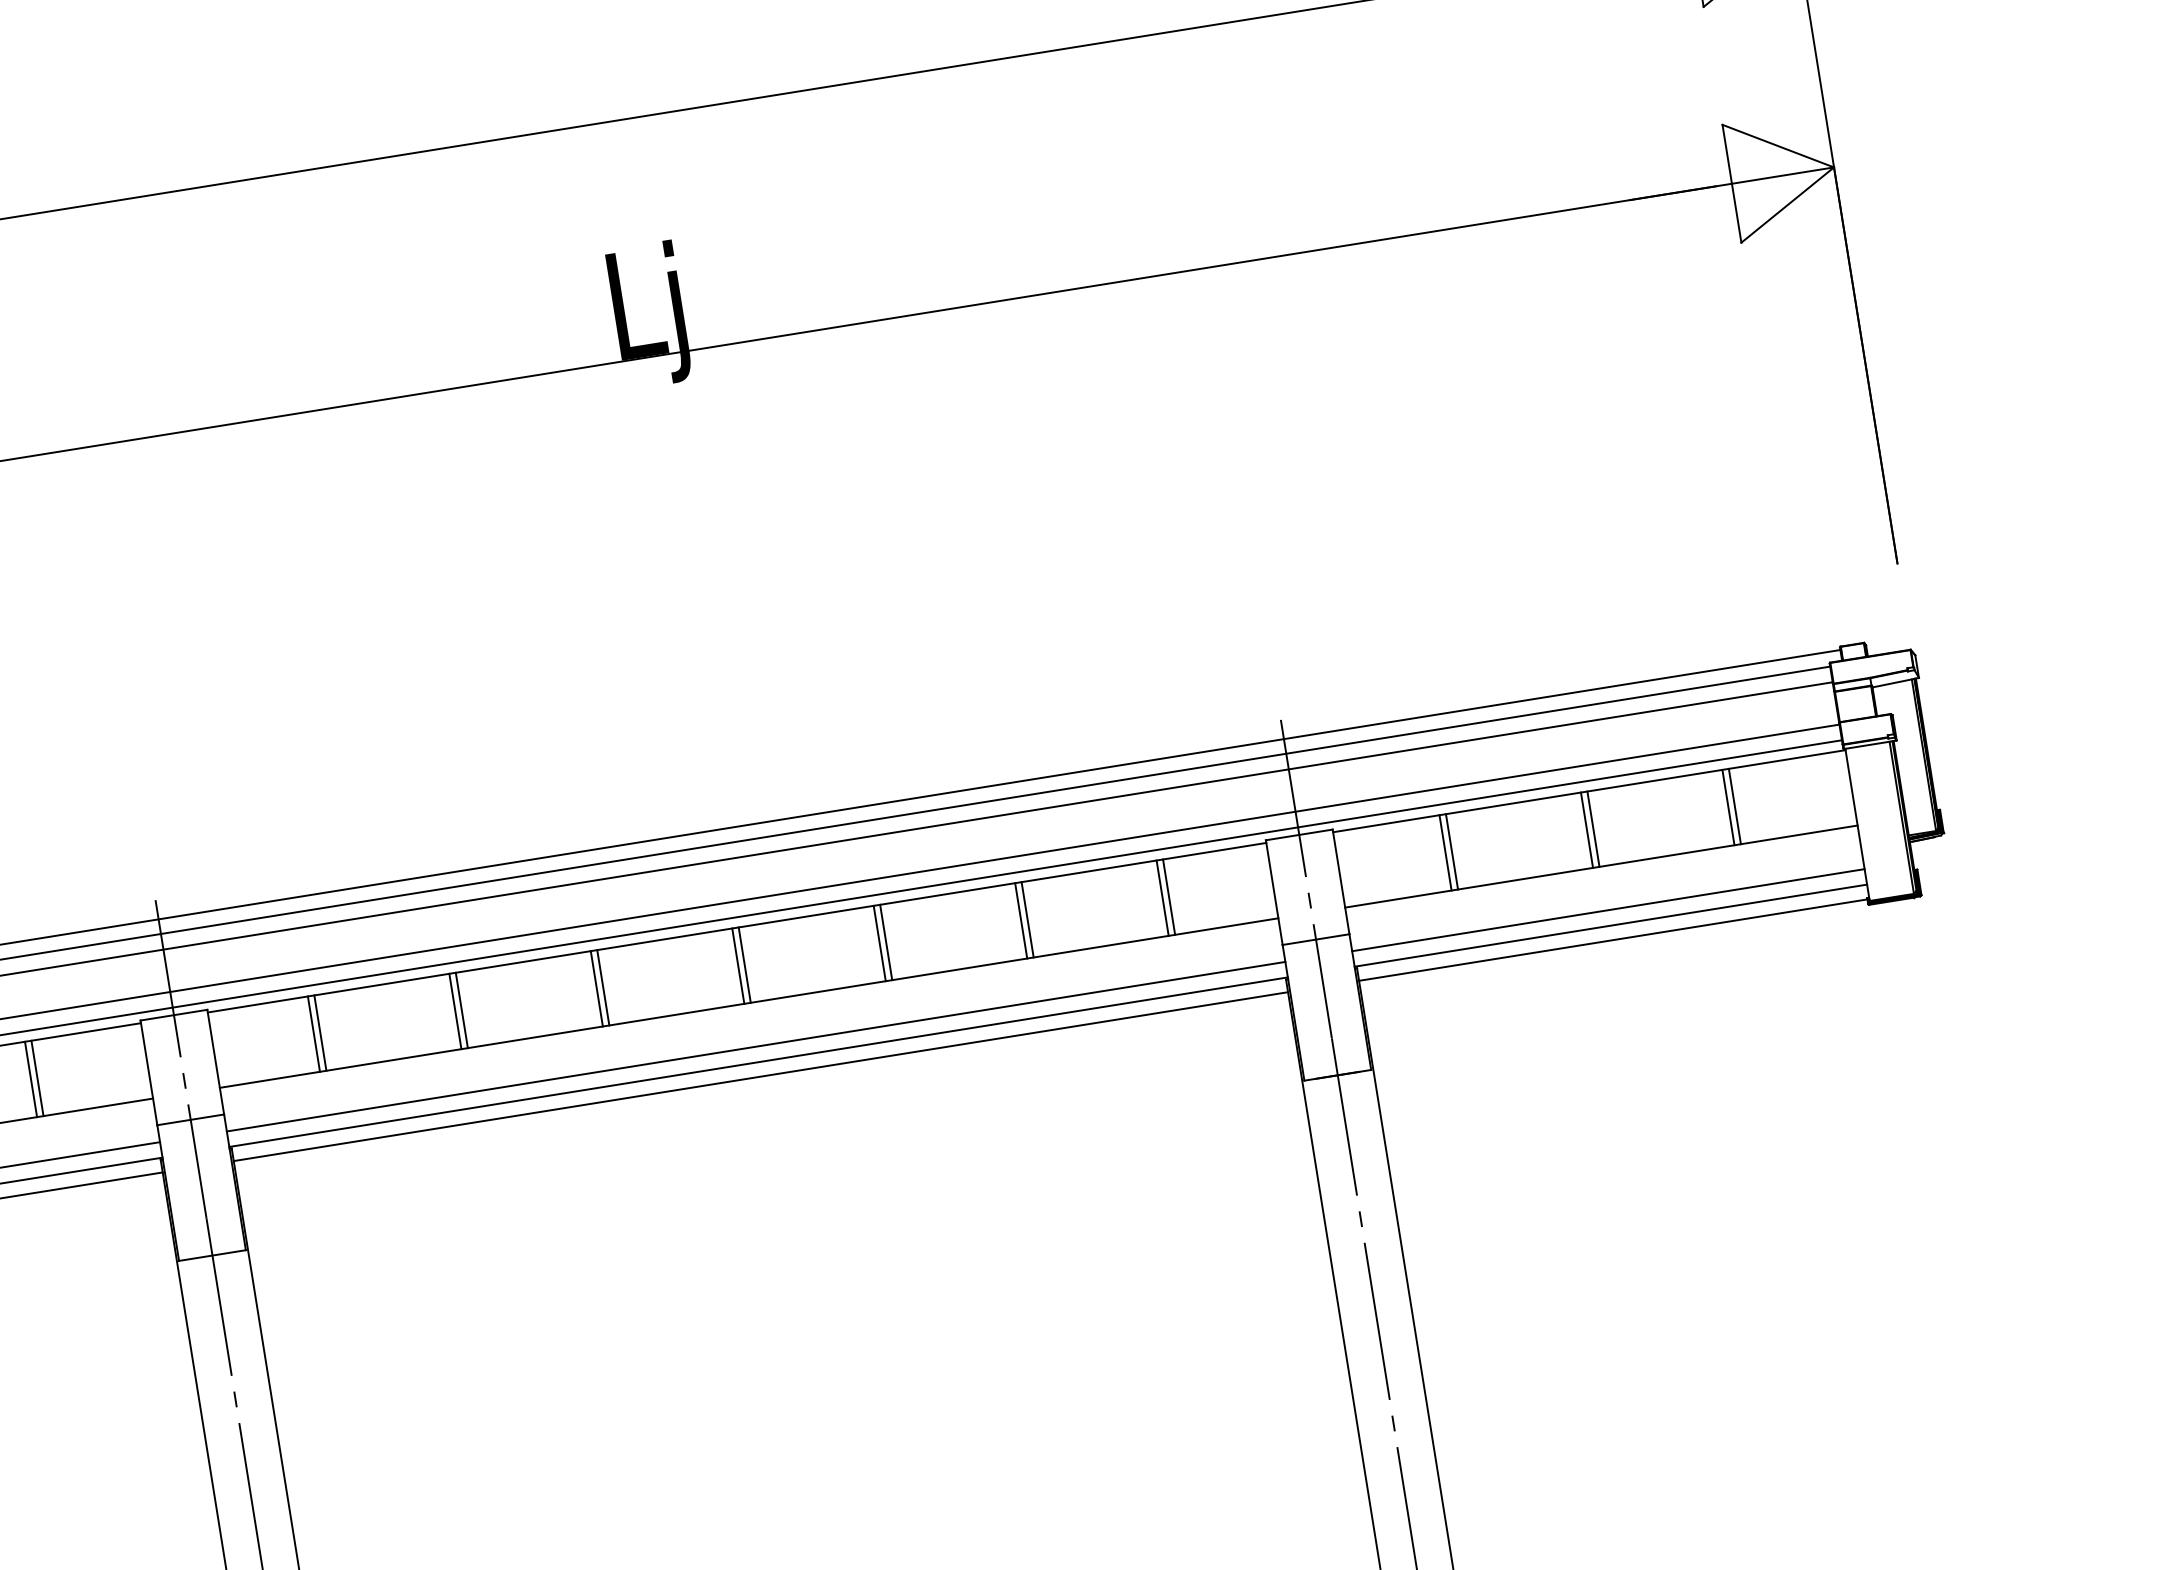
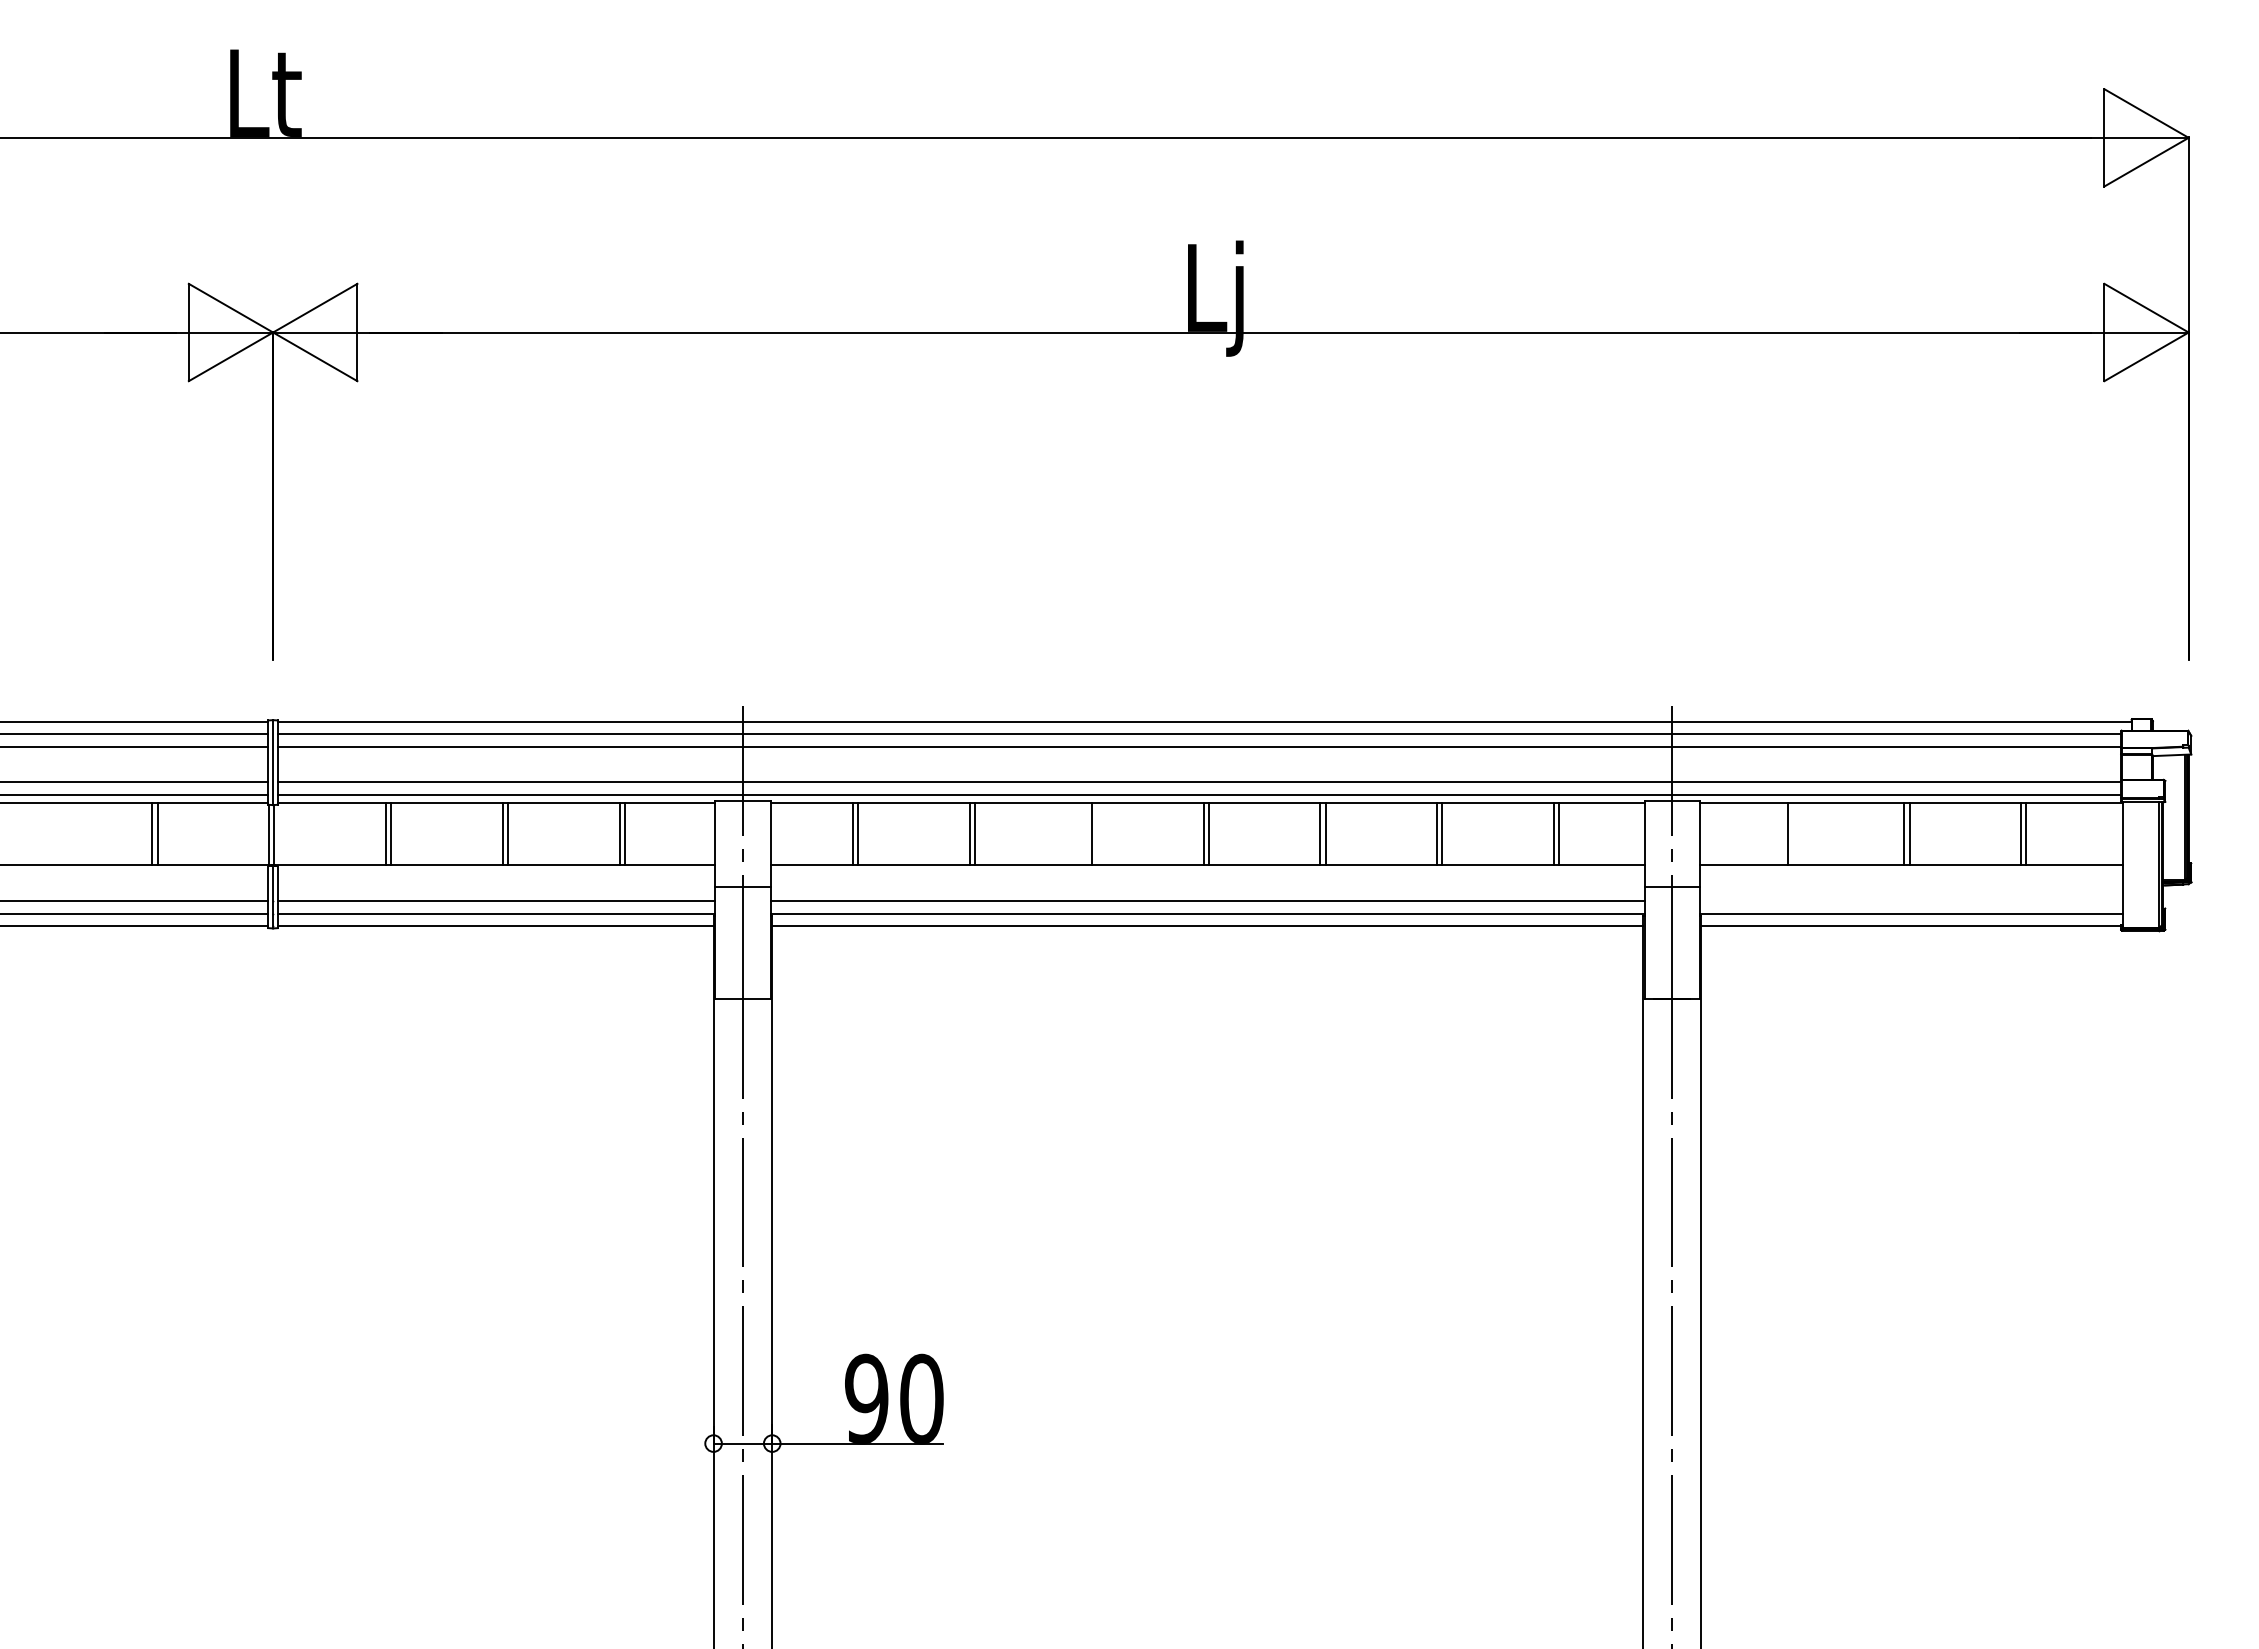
line: (1451, 852) -> (1792, 834), removed
line: (1607, 910) -> (1910, 901), removed
line: (596, 989) -> (1086, 834), removed

